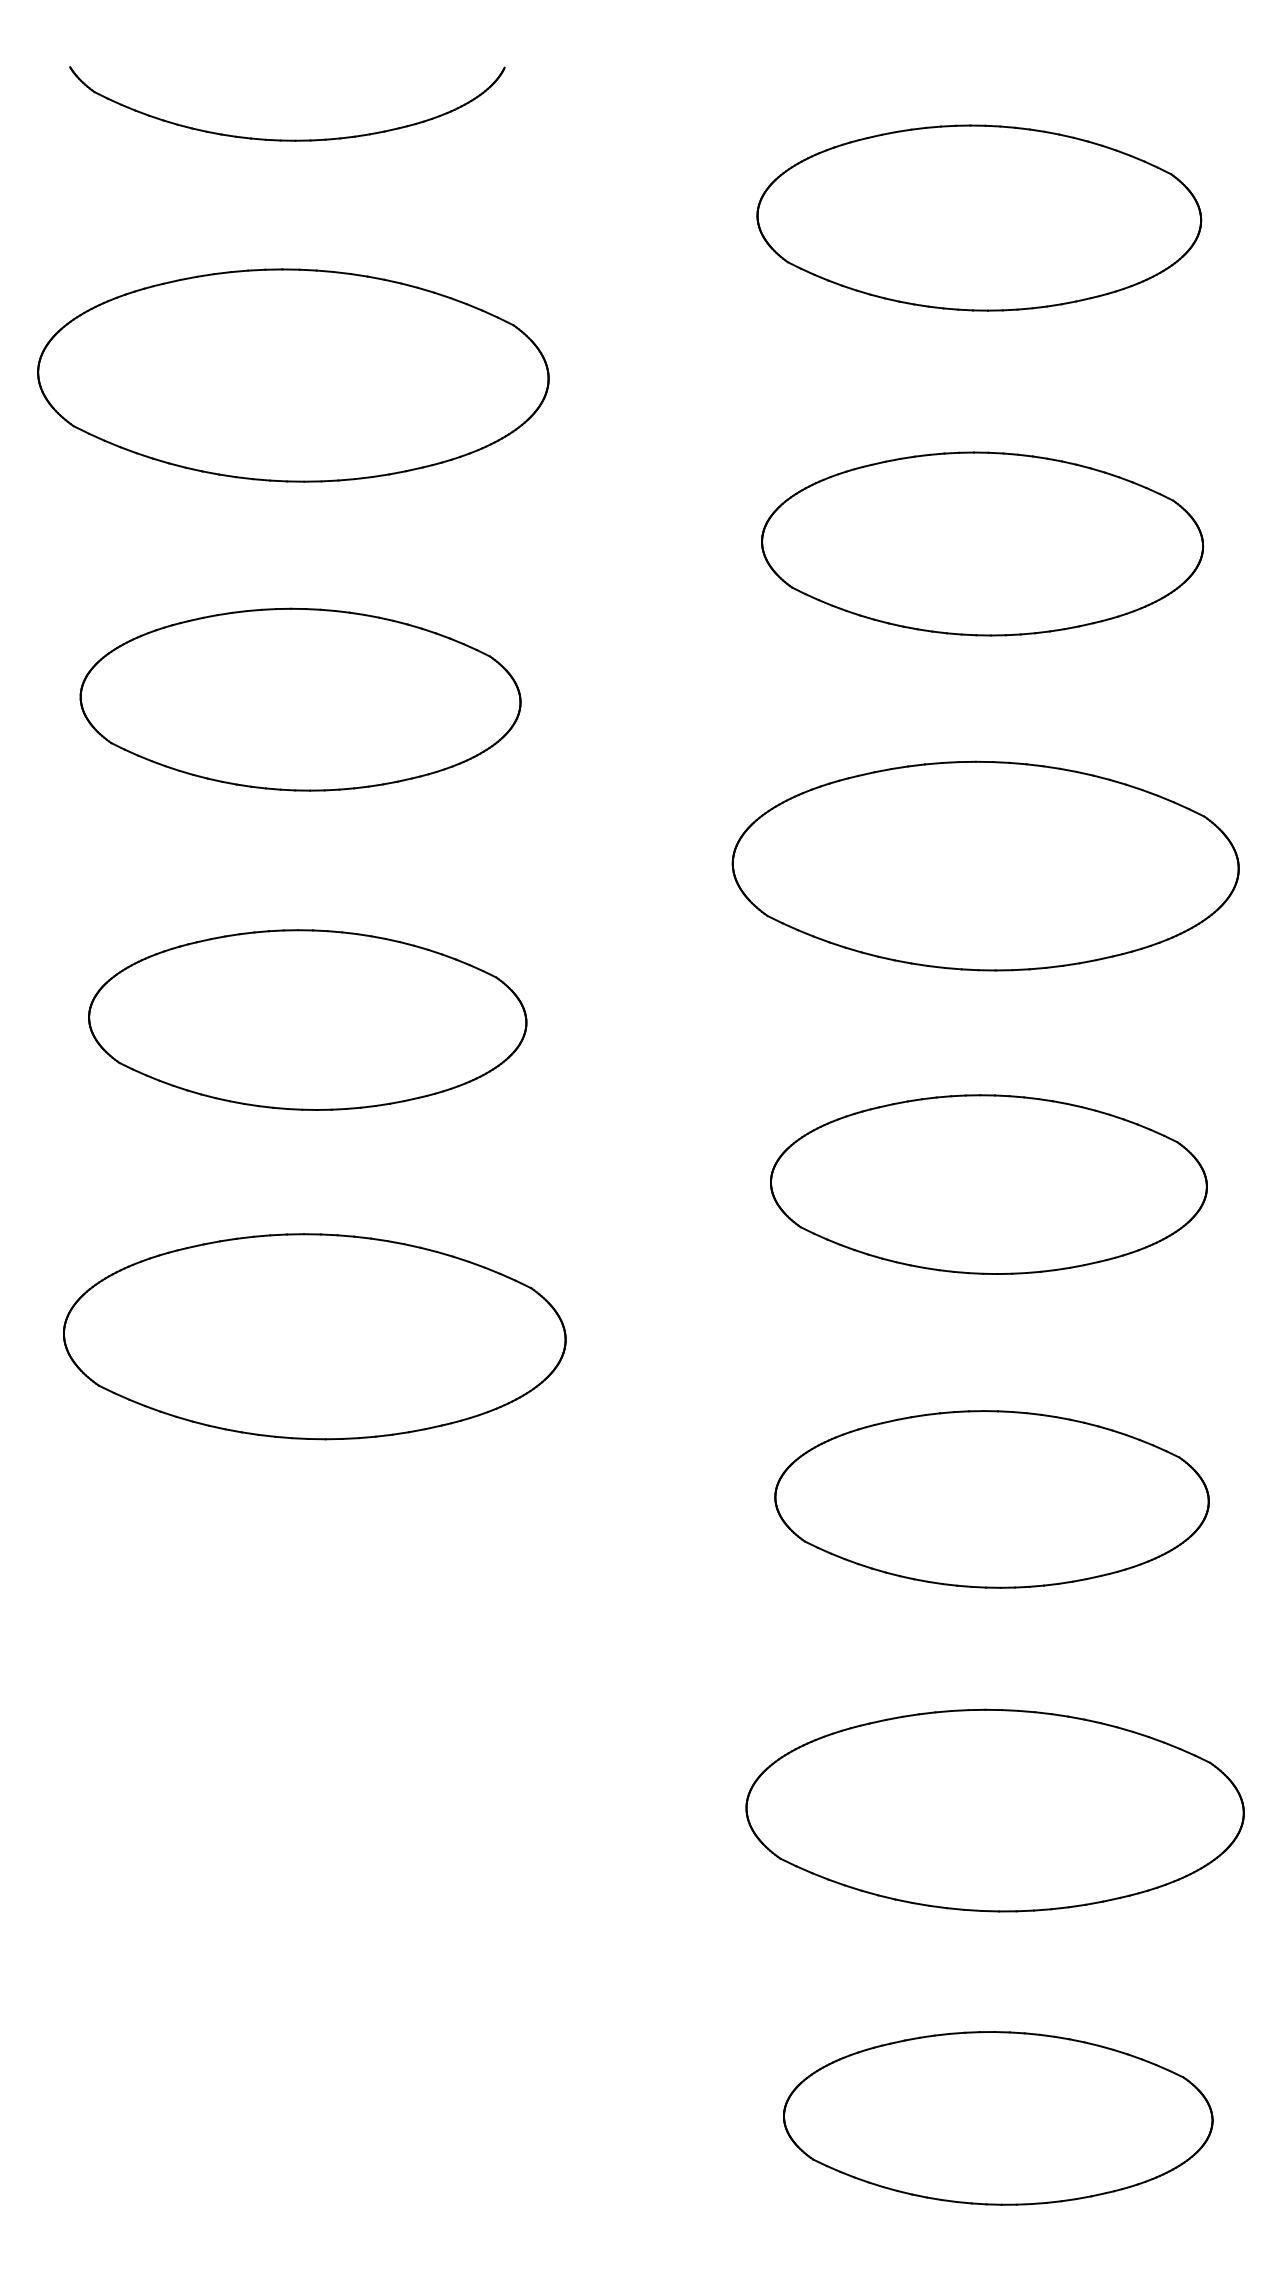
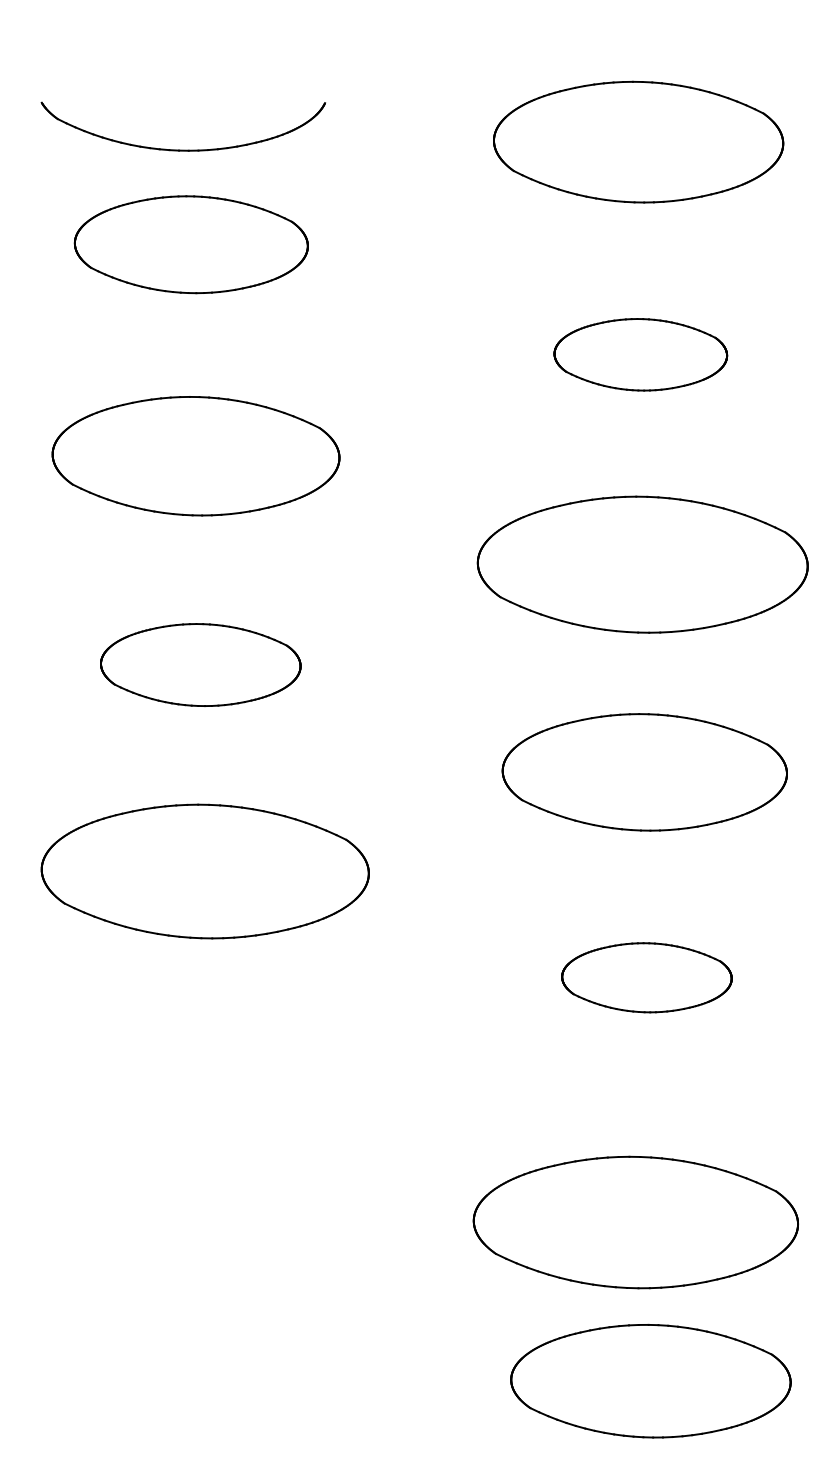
part: (285, 138) -> (182, 149), moved
part: (293, 375) -> (191, 244), size x0.7
part: (982, 543) -> (640, 354), size x0.6
part: (307, 1019) -> (200, 664), size x0.7
part: (991, 1499) -> (646, 977), size x0.6
part: (994, 1810) -> (635, 1222), moved

